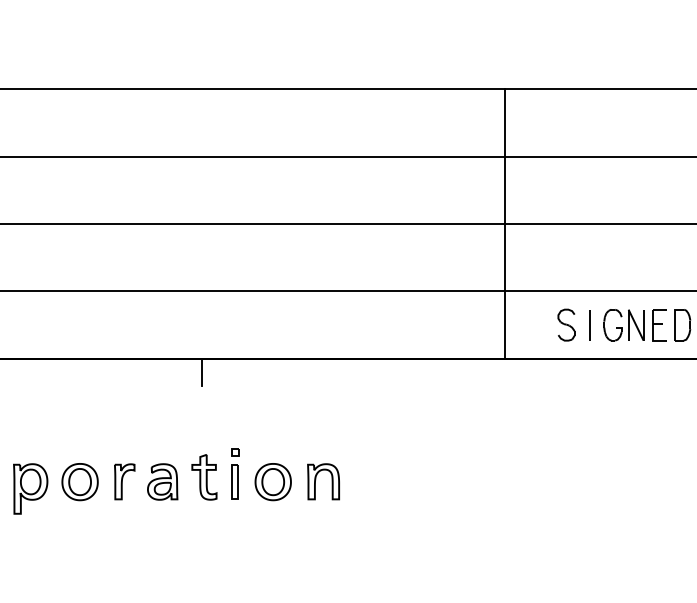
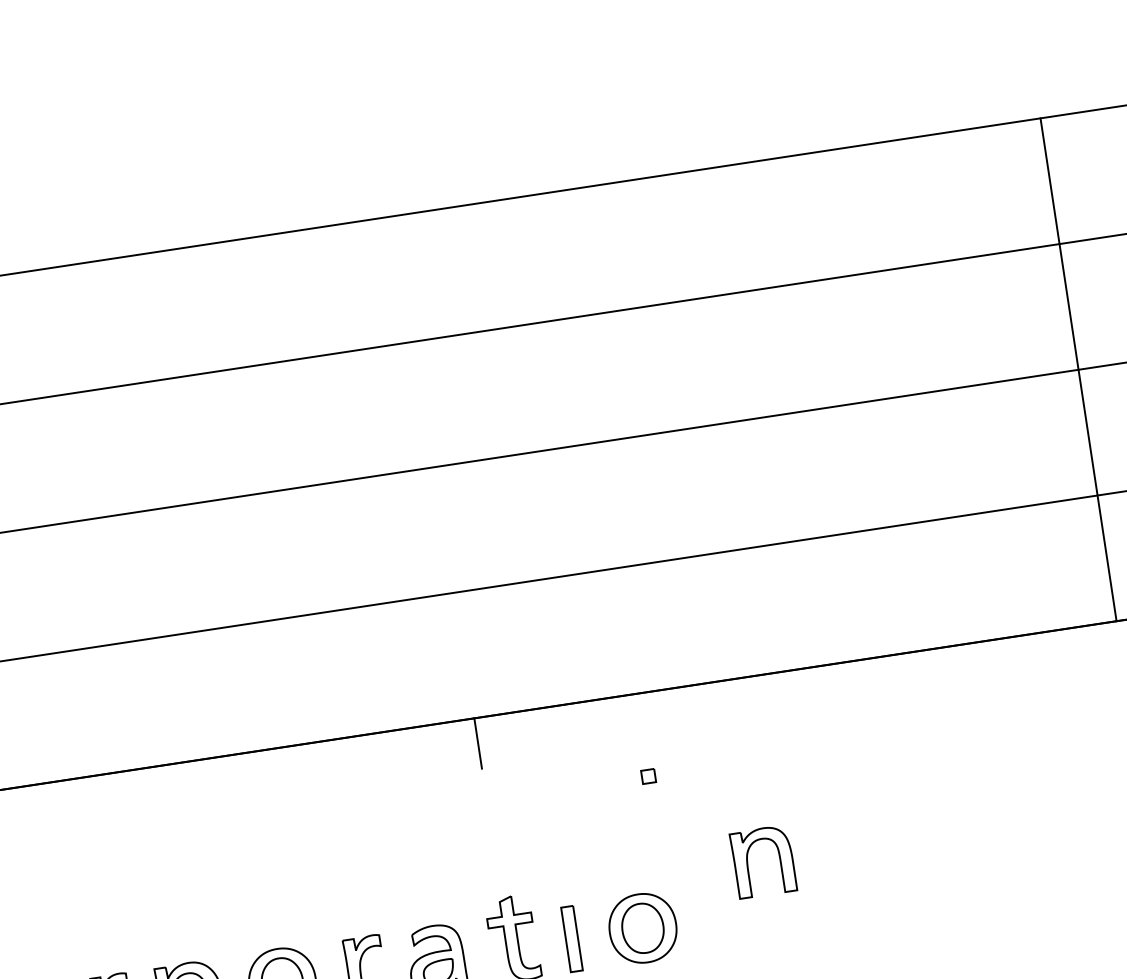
line: (504, 223) -> (1078, 369), moved
part: (235, 452) -> (648, 775), moved
part: (316, 479) -> (749, 859), moved

